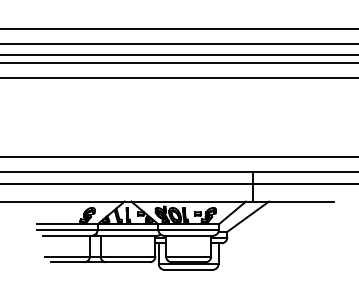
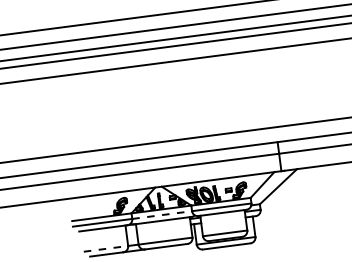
line: (128, 230) -> (162, 215), solid -> dashed
line: (67, 256) -> (106, 248), solid -> dashed

